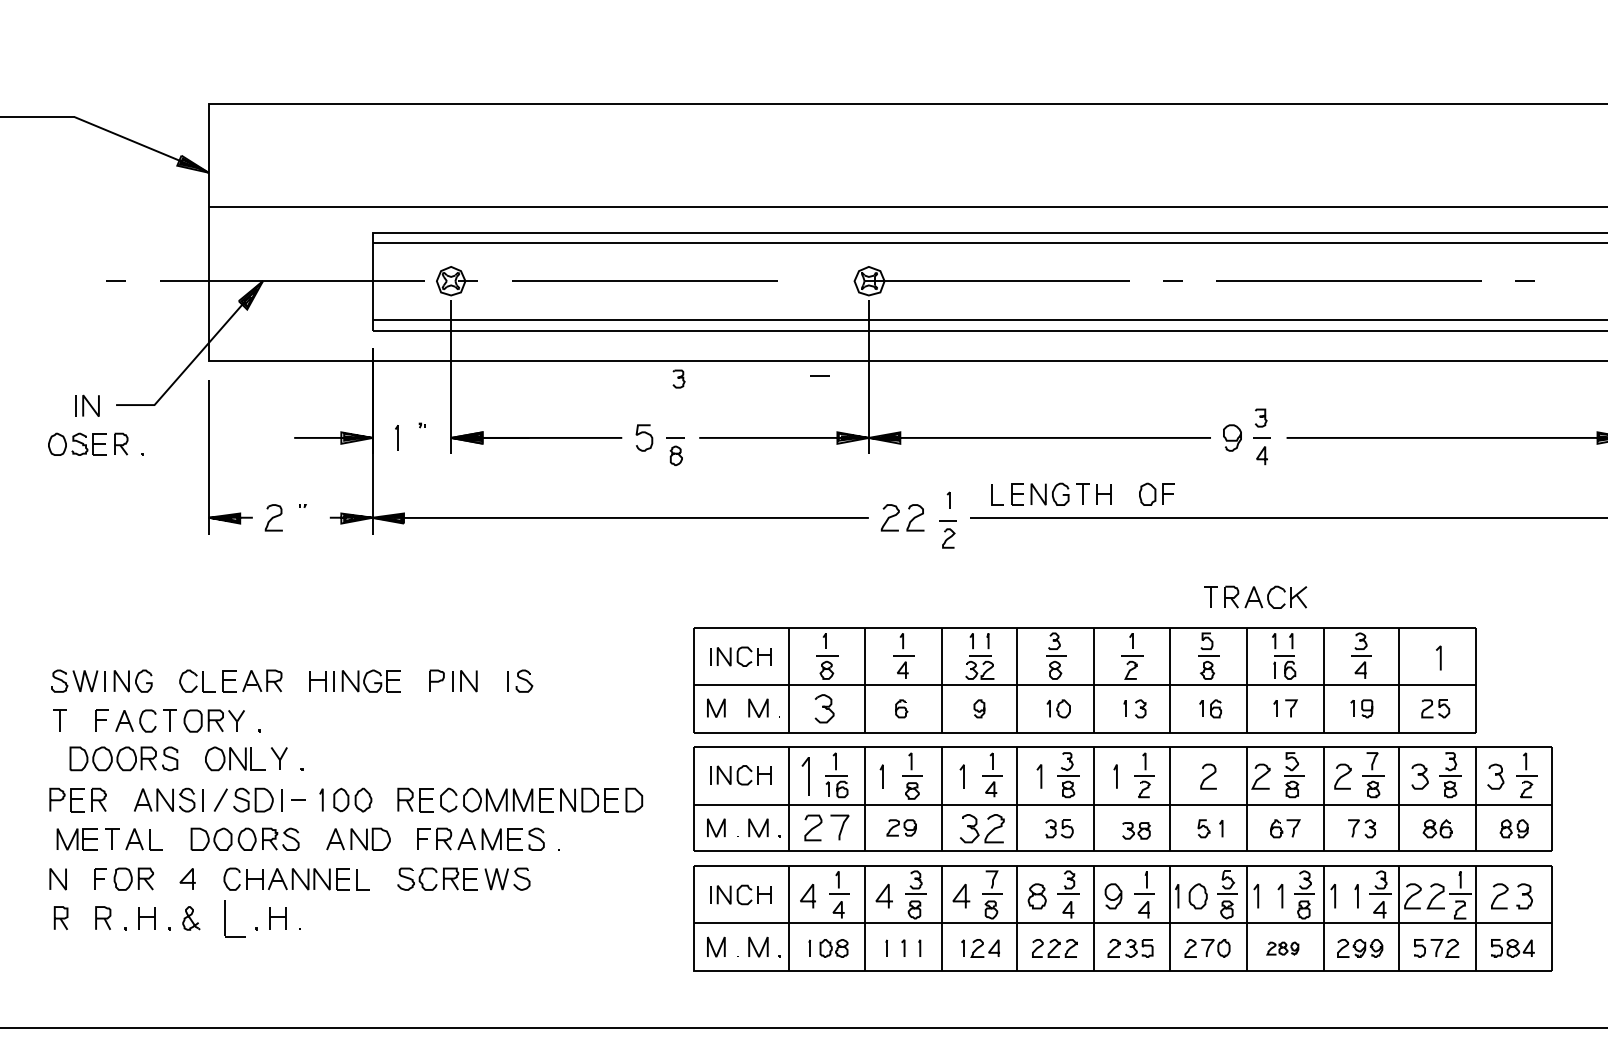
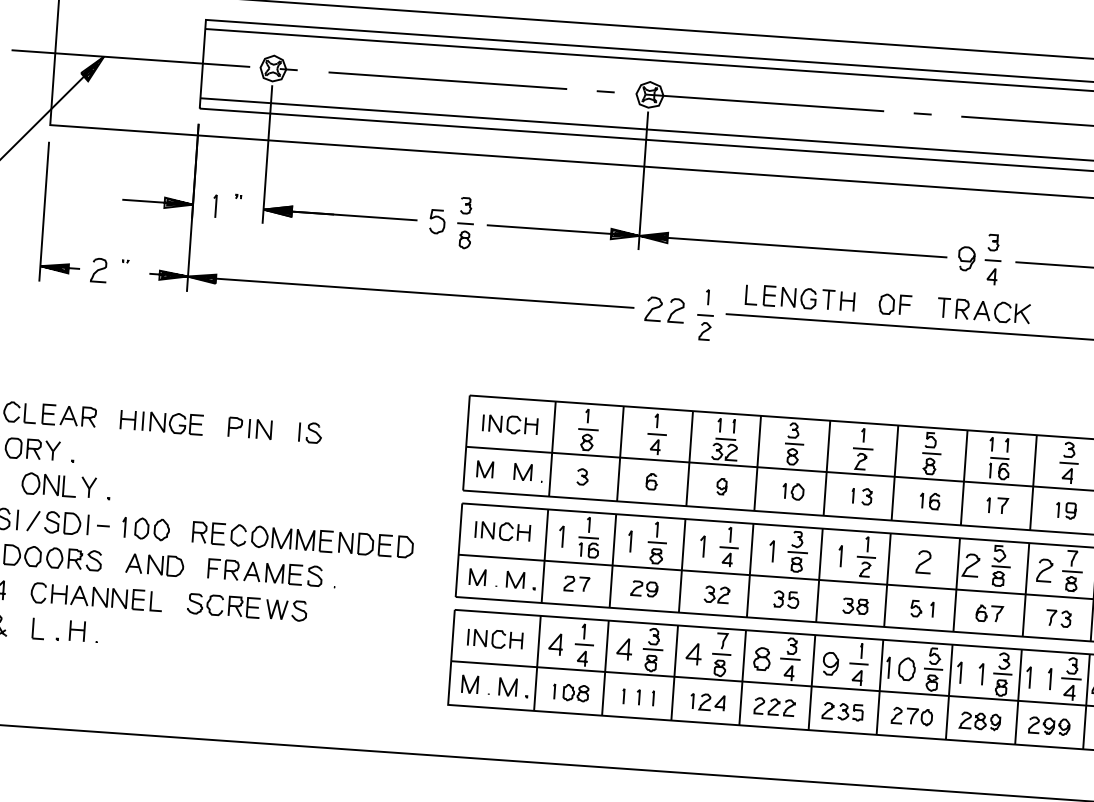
line: (819, 375) -> (604, 91), moved
part: (678, 378) -> (465, 205), moved
part: (1255, 596) -> (983, 310), moved
part: (824, 708) -> (582, 476), size x0.62
part: (805, 776) -> (561, 536), size x0.62
part: (826, 827) -> (576, 583), size x0.62
part: (982, 828) -> (717, 594), size x0.62
part: (234, 918) -> (38, 628), size x0.62
part: (1282, 948) -> (979, 721), size x1.43

